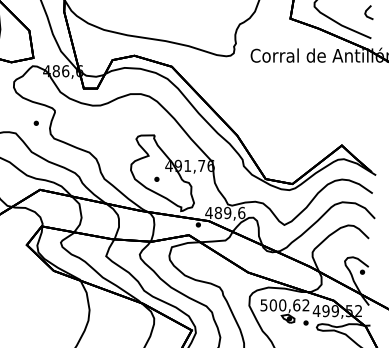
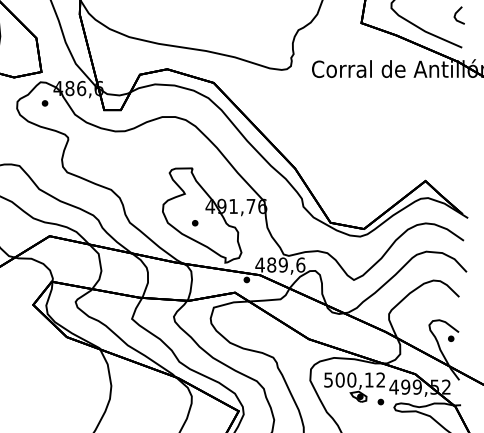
part: (35, 123) -> (44, 103), moved
text: (296, 304) -> (368, 379), 500,62 -> 500,12

